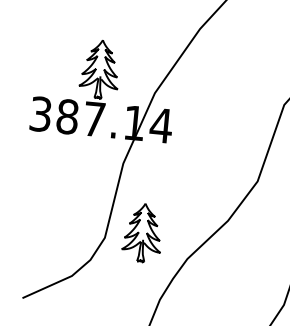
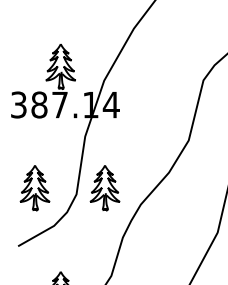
part: (50, 224) -> (34, 188), added

